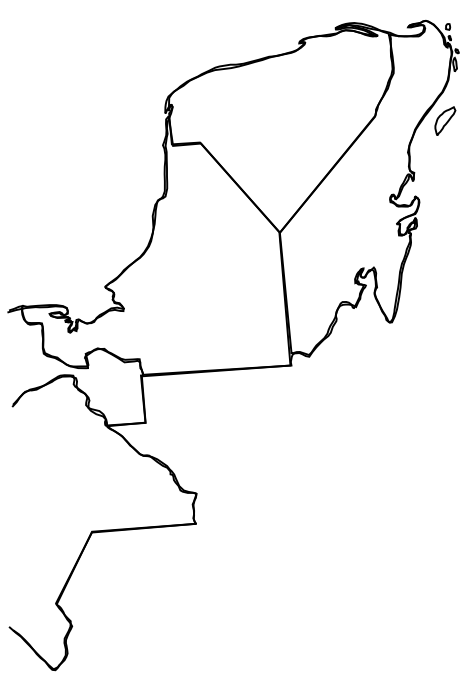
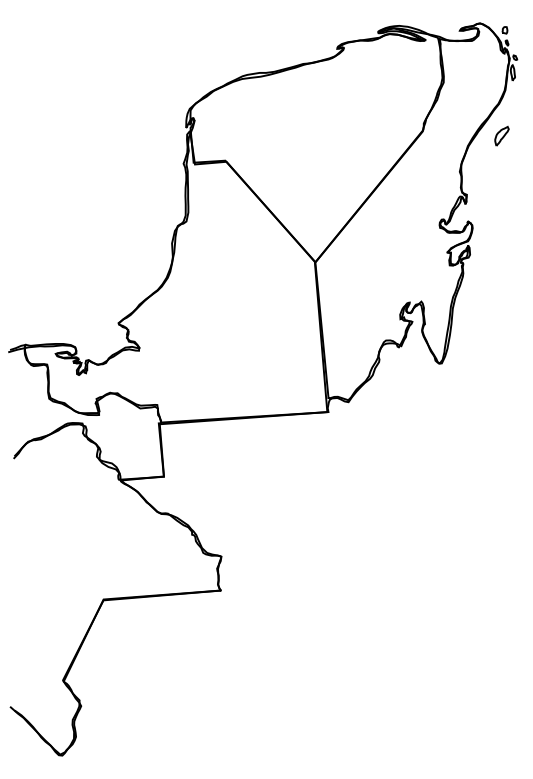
part: (444, 120) -> (501, 135), size x0.6

